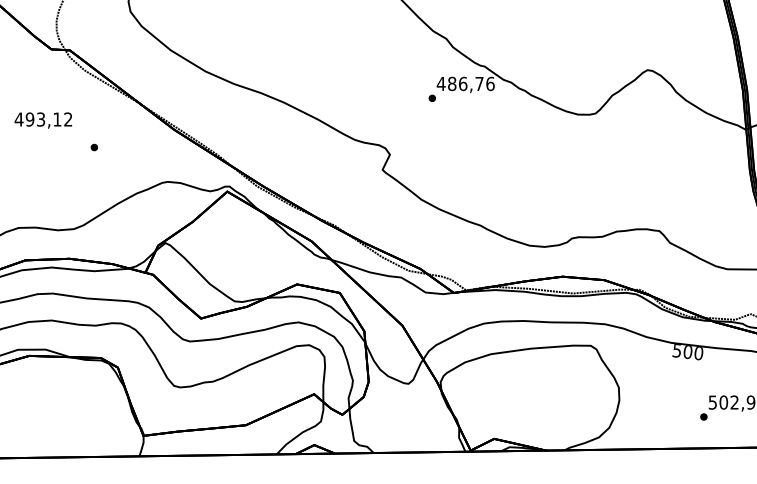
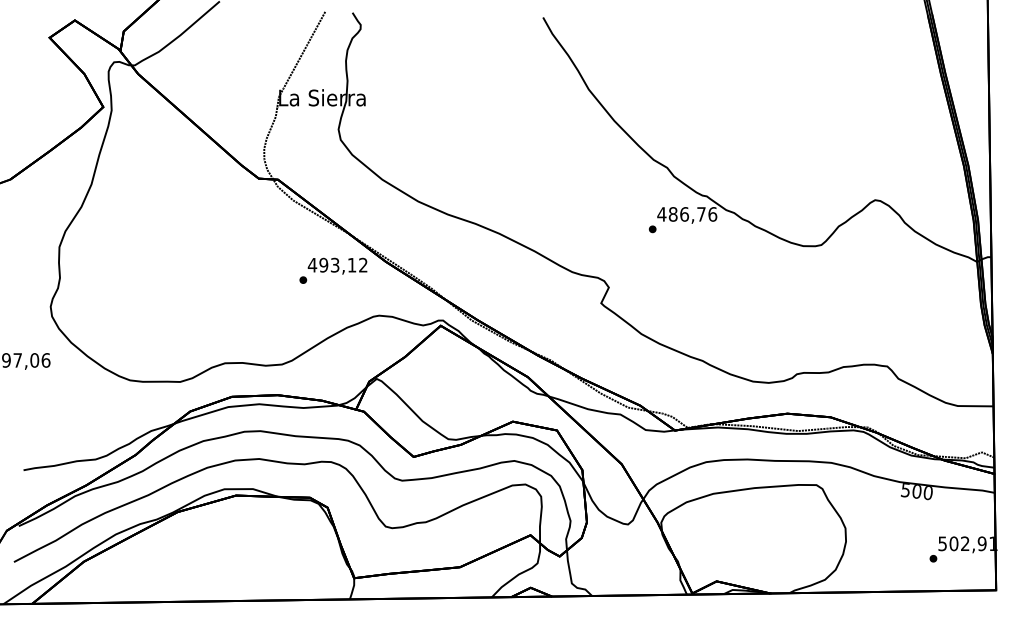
text: (43, 119) -> (337, 265), moved

